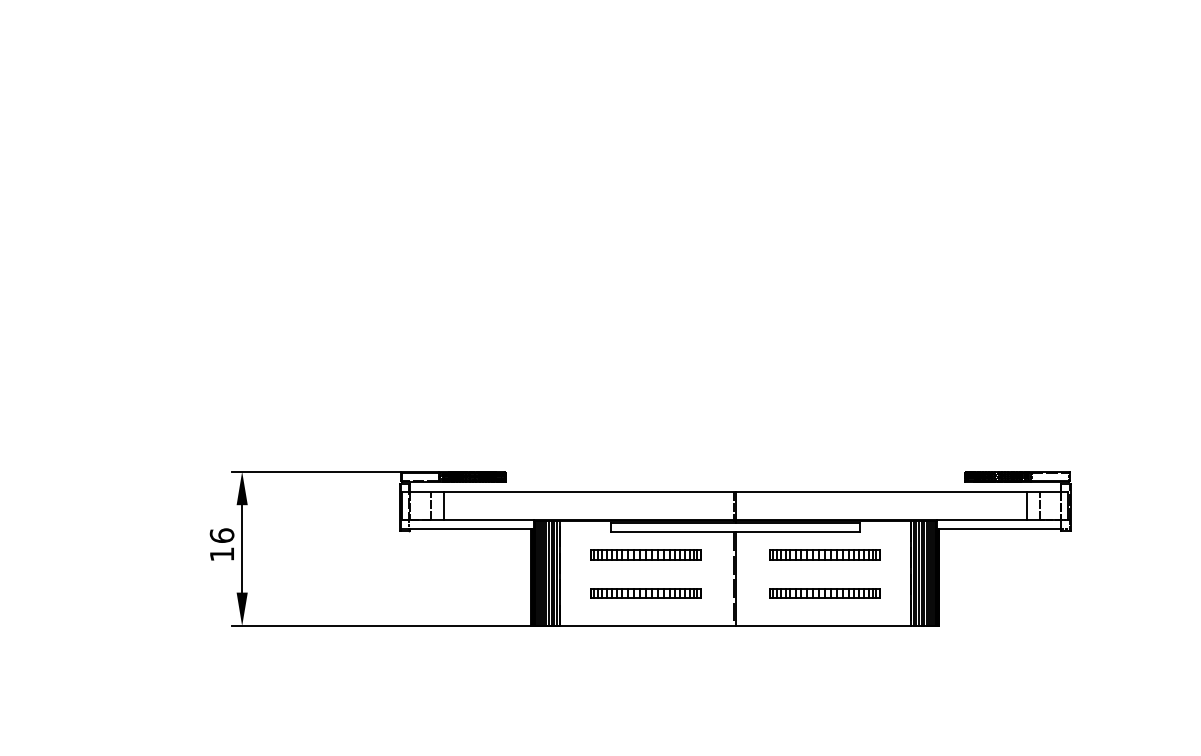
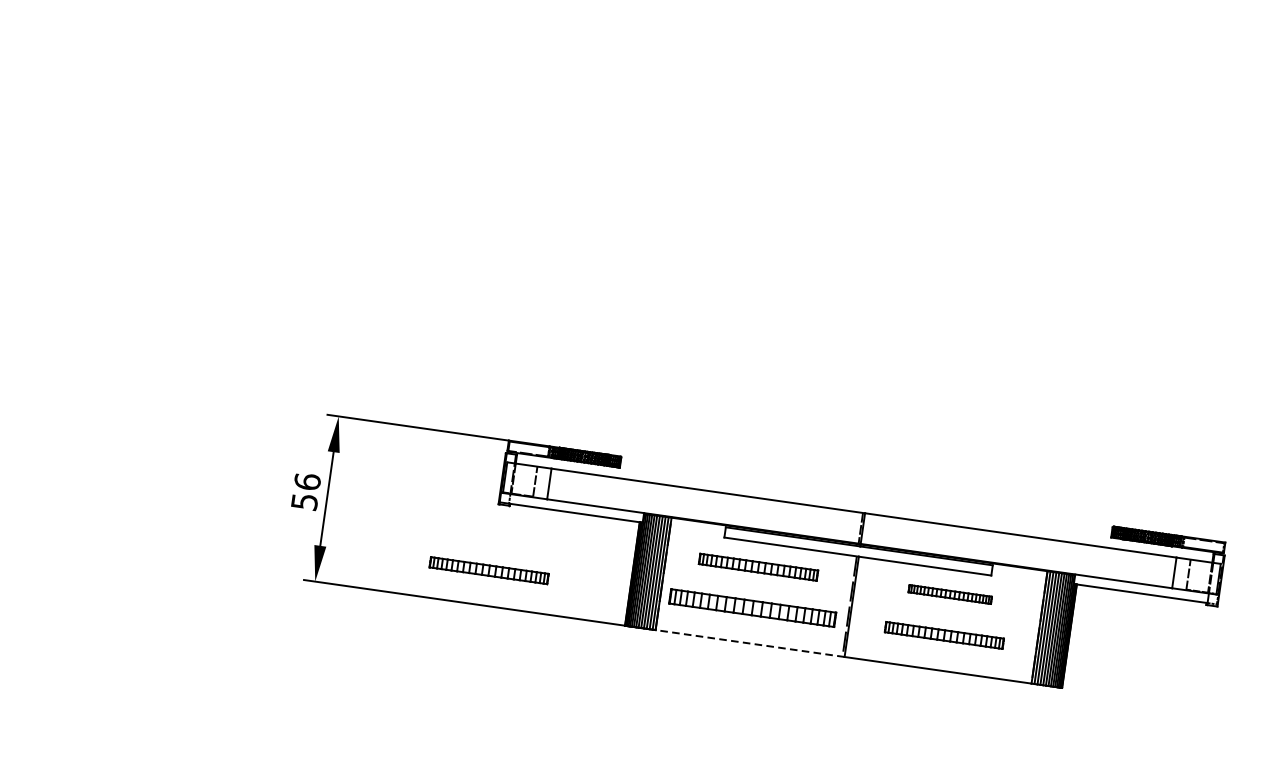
text: (222, 554) -> (305, 502), 16 -> 56
part: (824, 554) -> (949, 593), size x0.7
part: (399, 593) -> (488, 570), added
part: (645, 593) -> (752, 608), size x1.4
line: (647, 626) -> (749, 643), solid -> dashed

